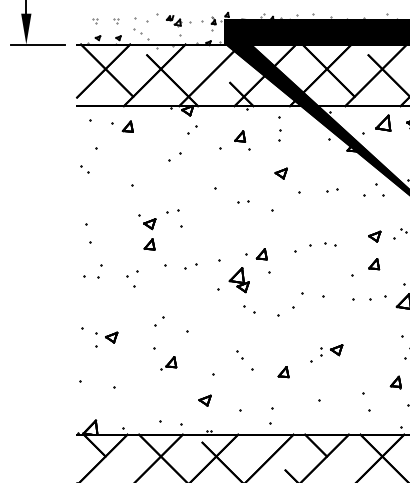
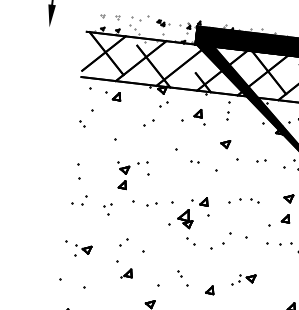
part: (178, 21) -> (163, 23), size x0.7
line: (37, 44) -> (57, 28), removed

